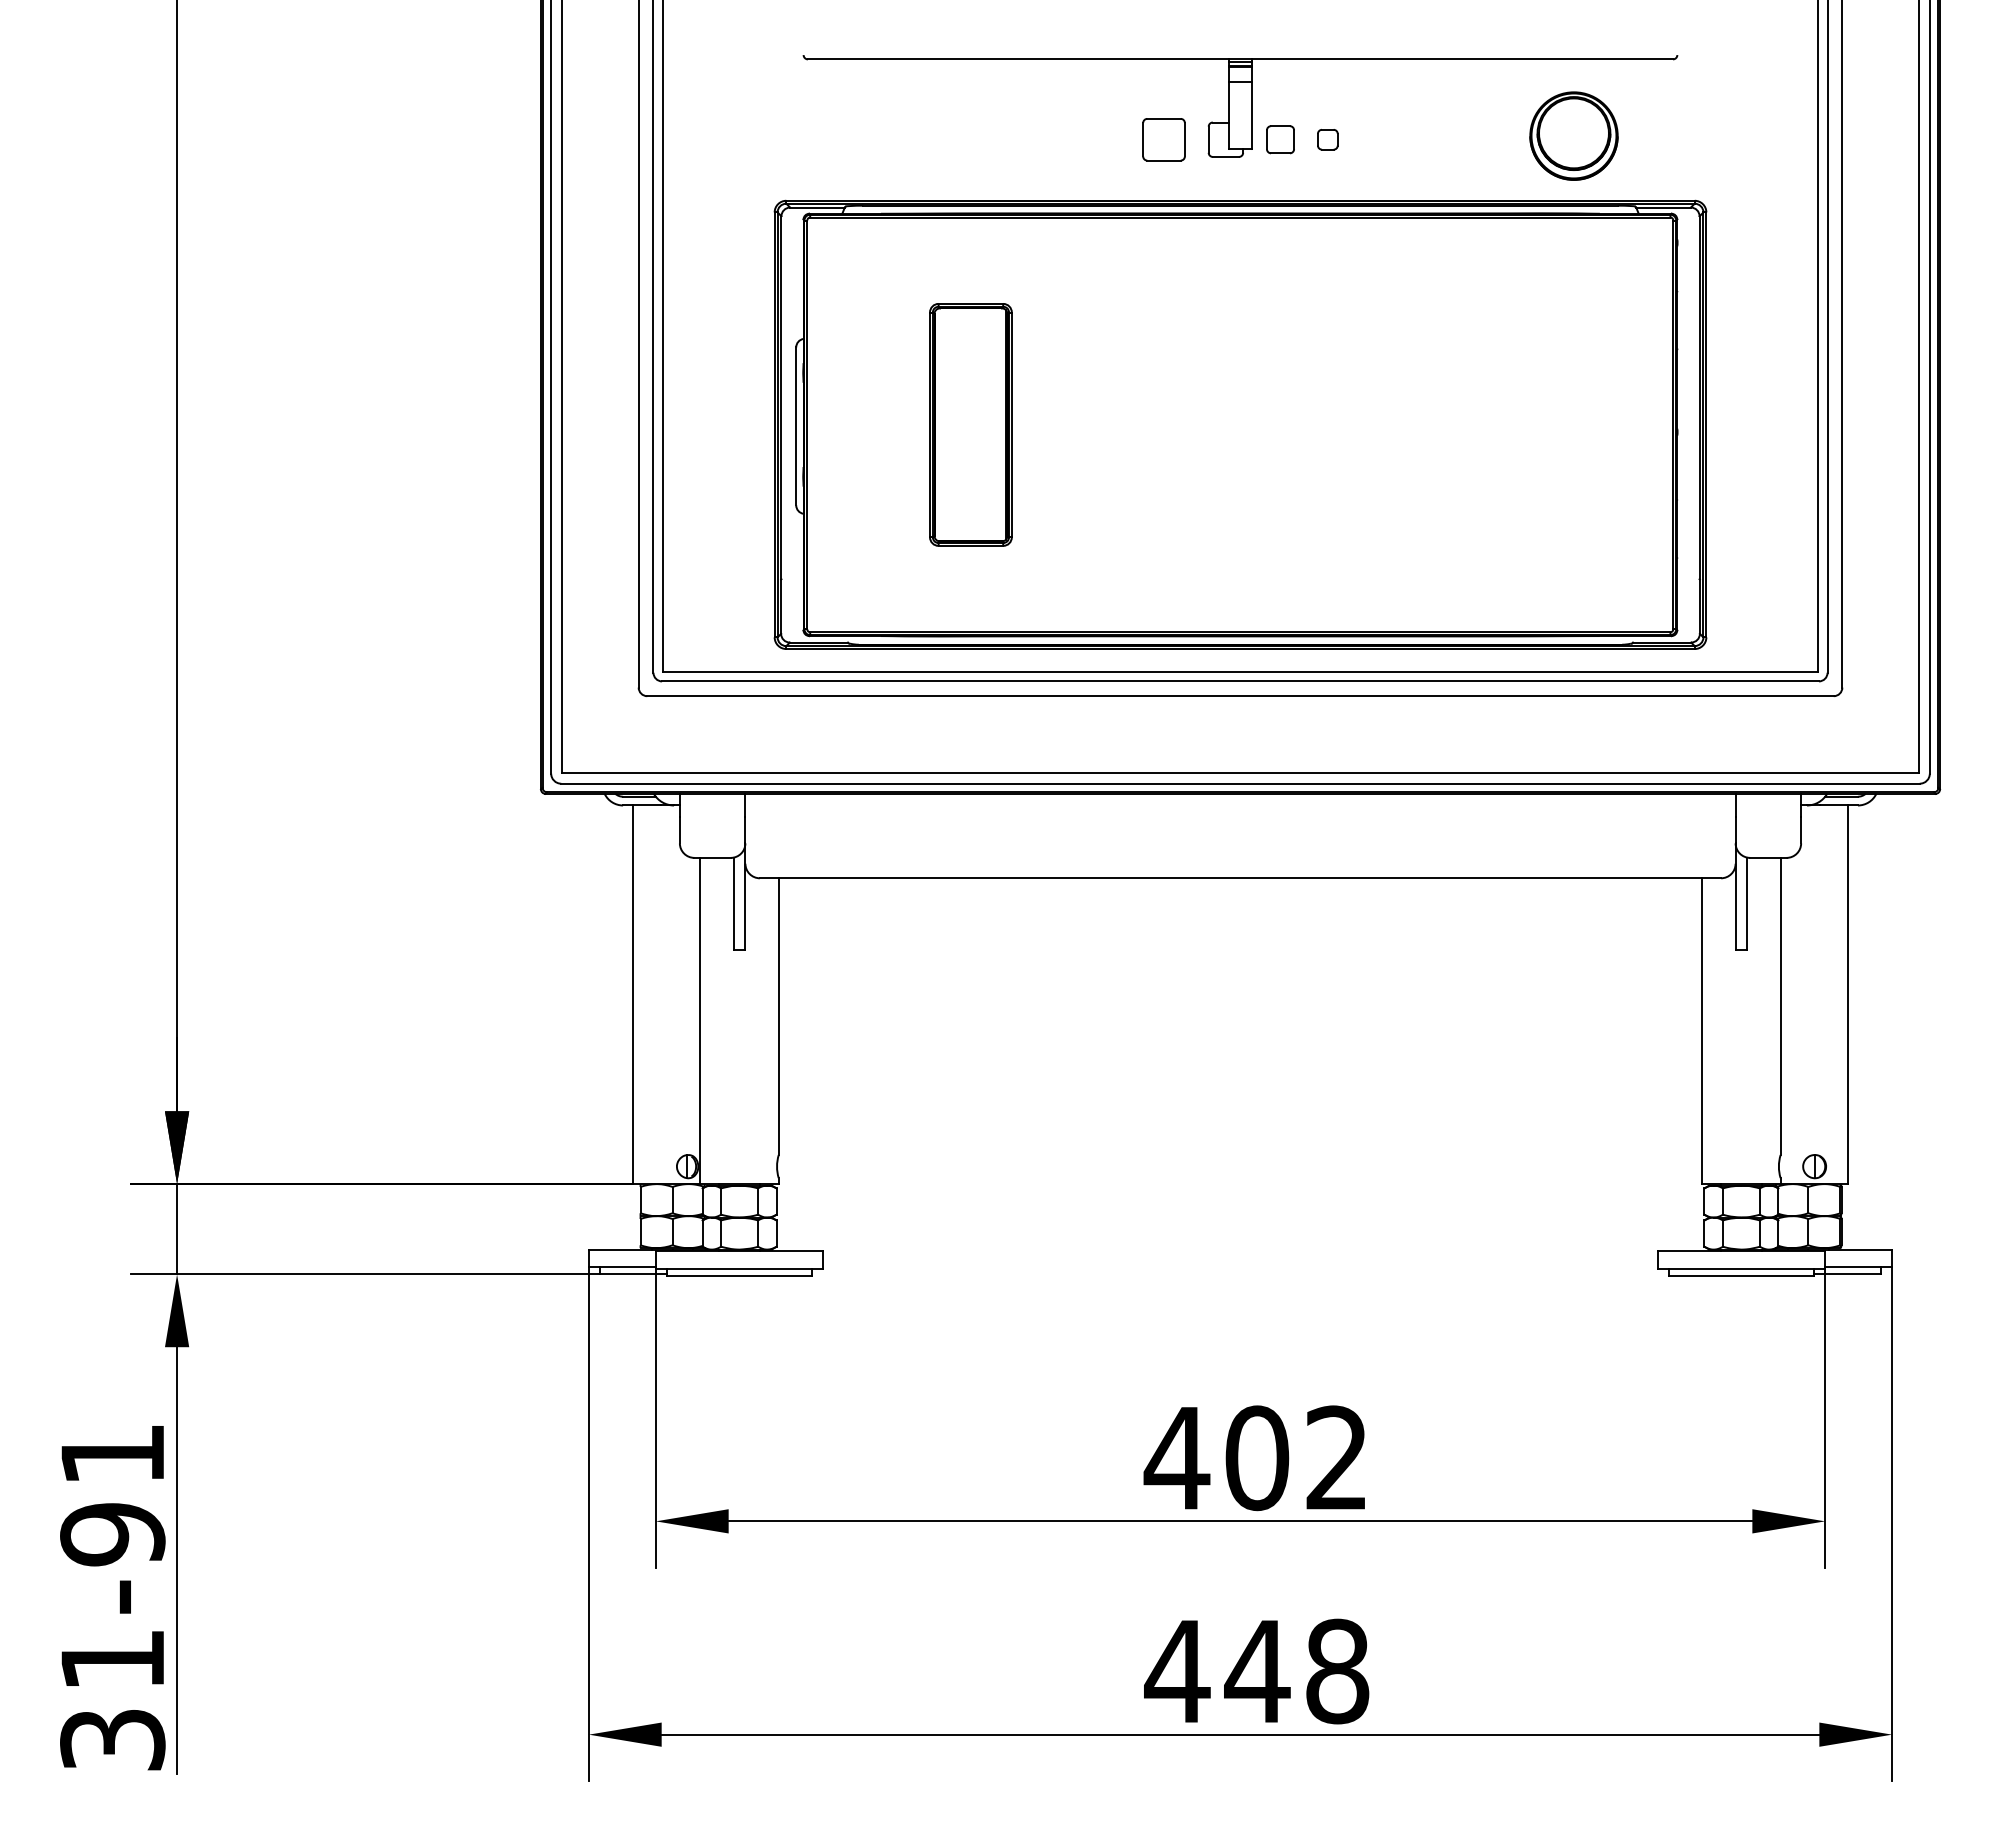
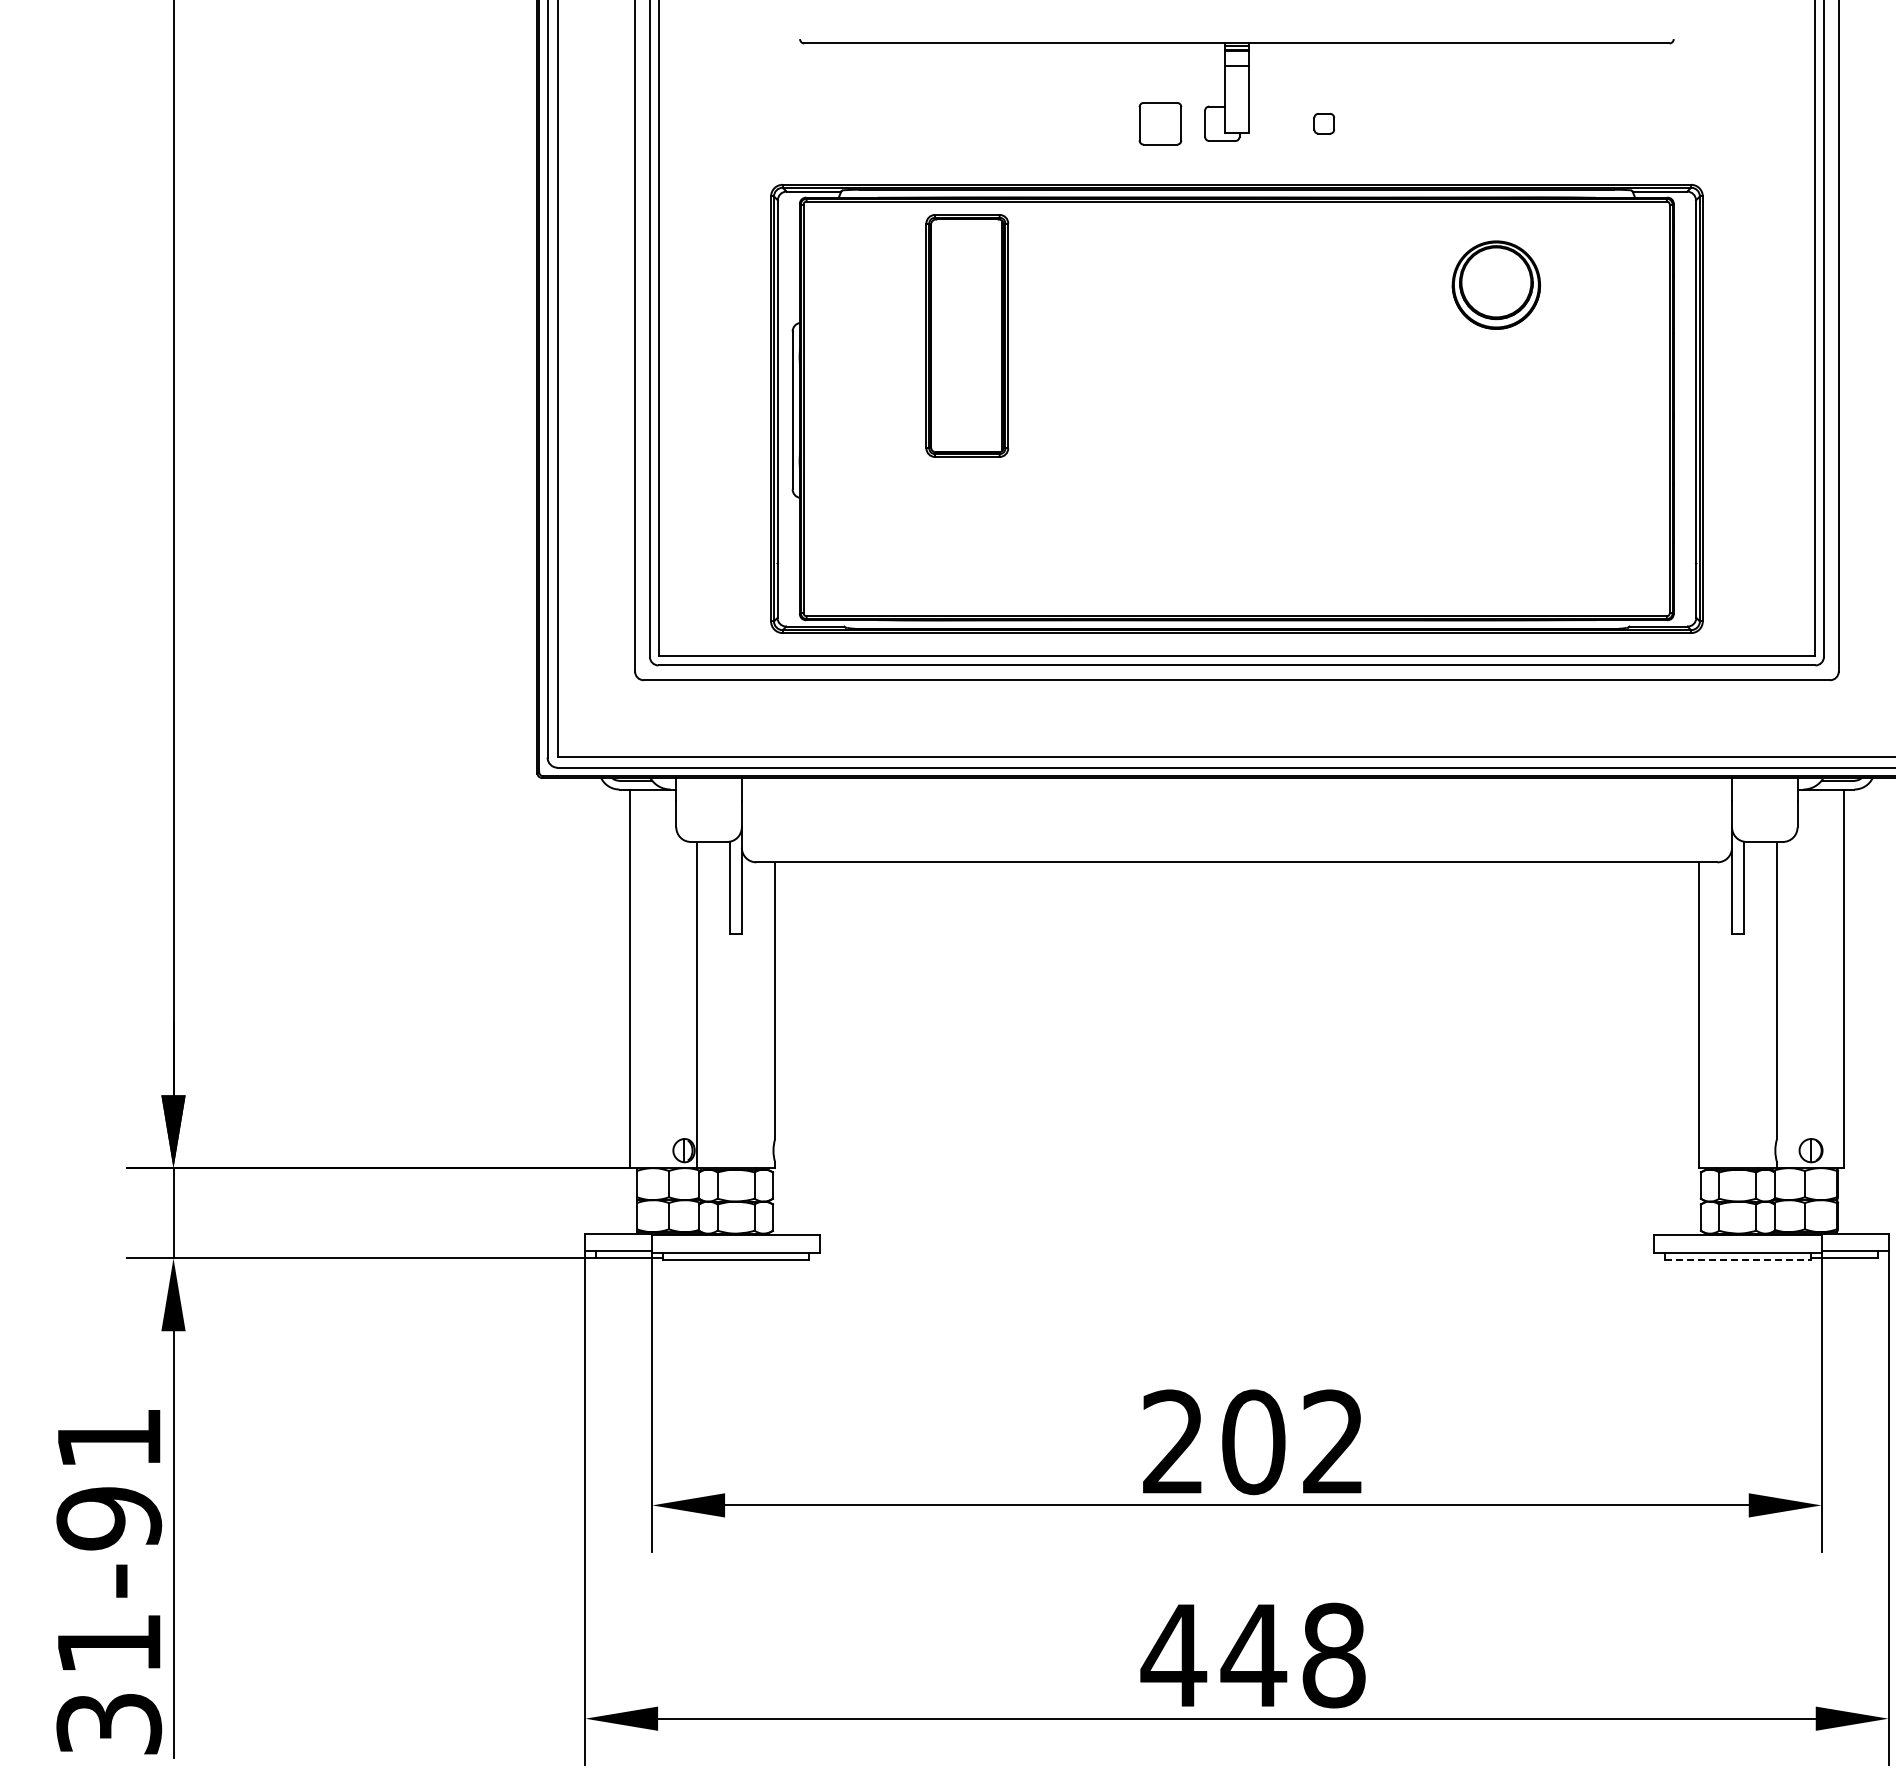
part: (1573, 135) -> (1495, 284), moved
part: (1280, 139) -> (1276, 123), removed
part: (970, 424) -> (966, 335), moved
line: (1741, 1275) -> (1737, 1259), solid -> dashed
text: (1176, 1457) -> (1172, 1441), 402 -> 202

